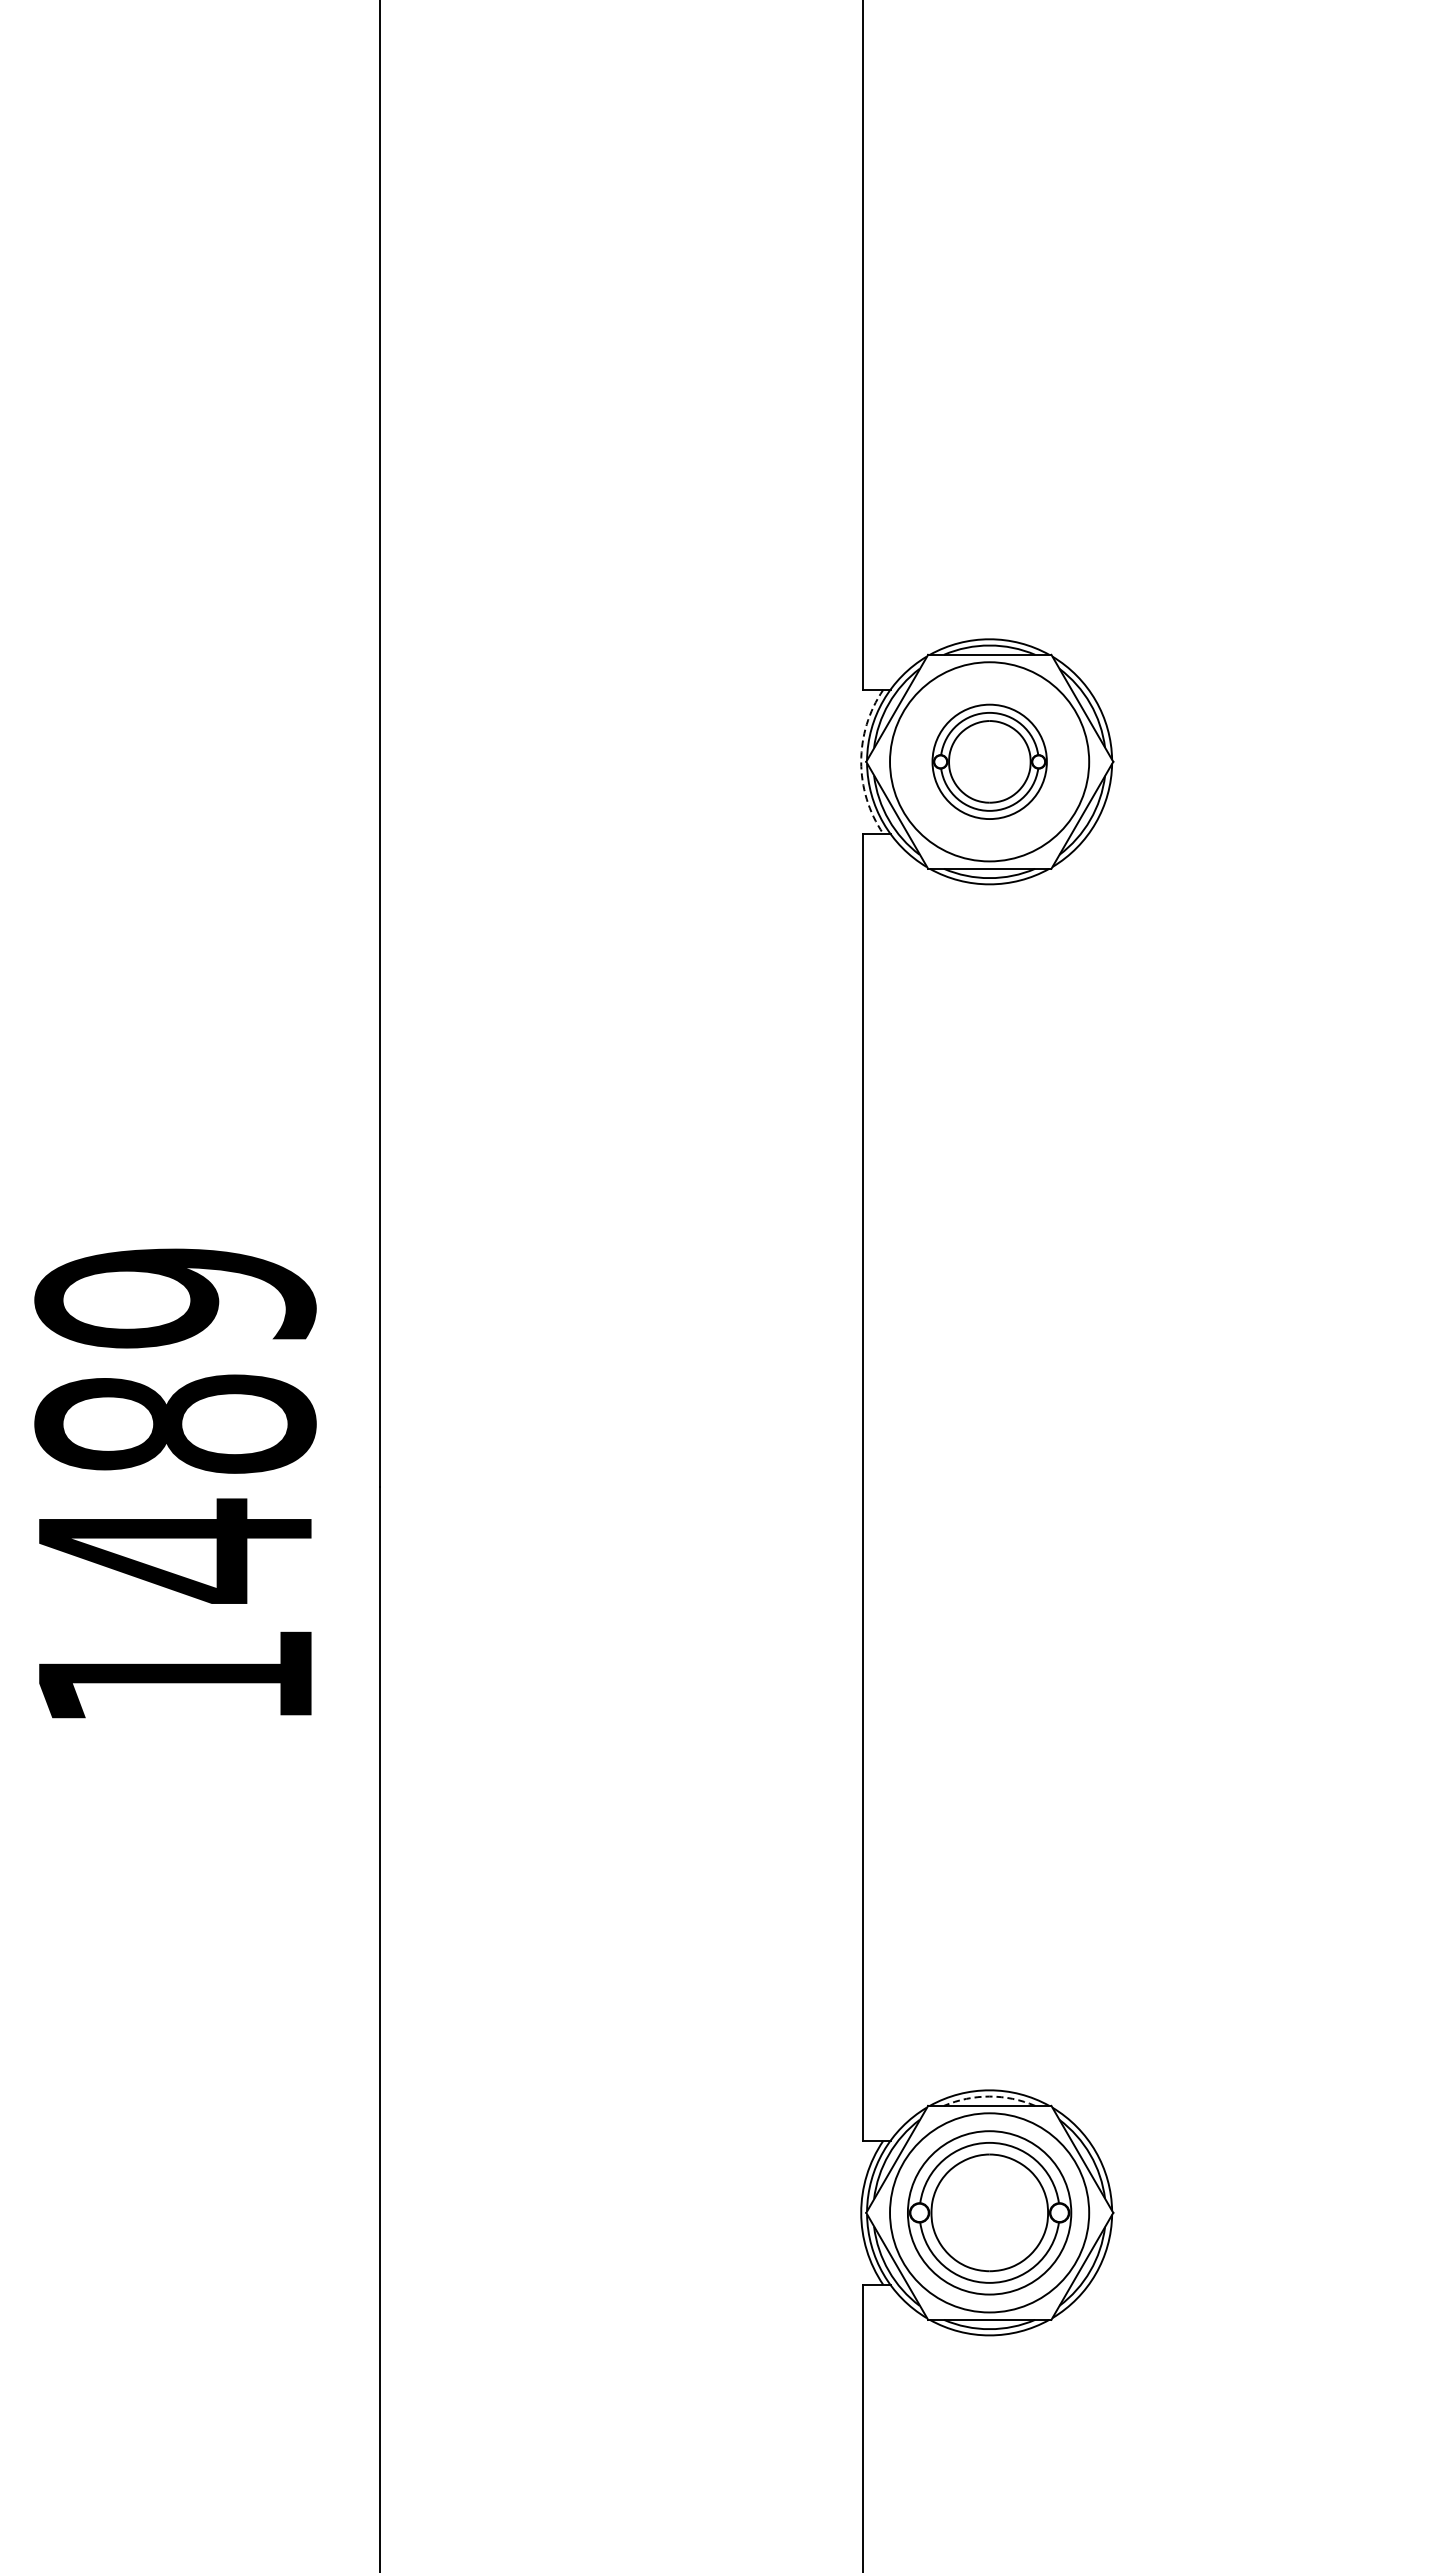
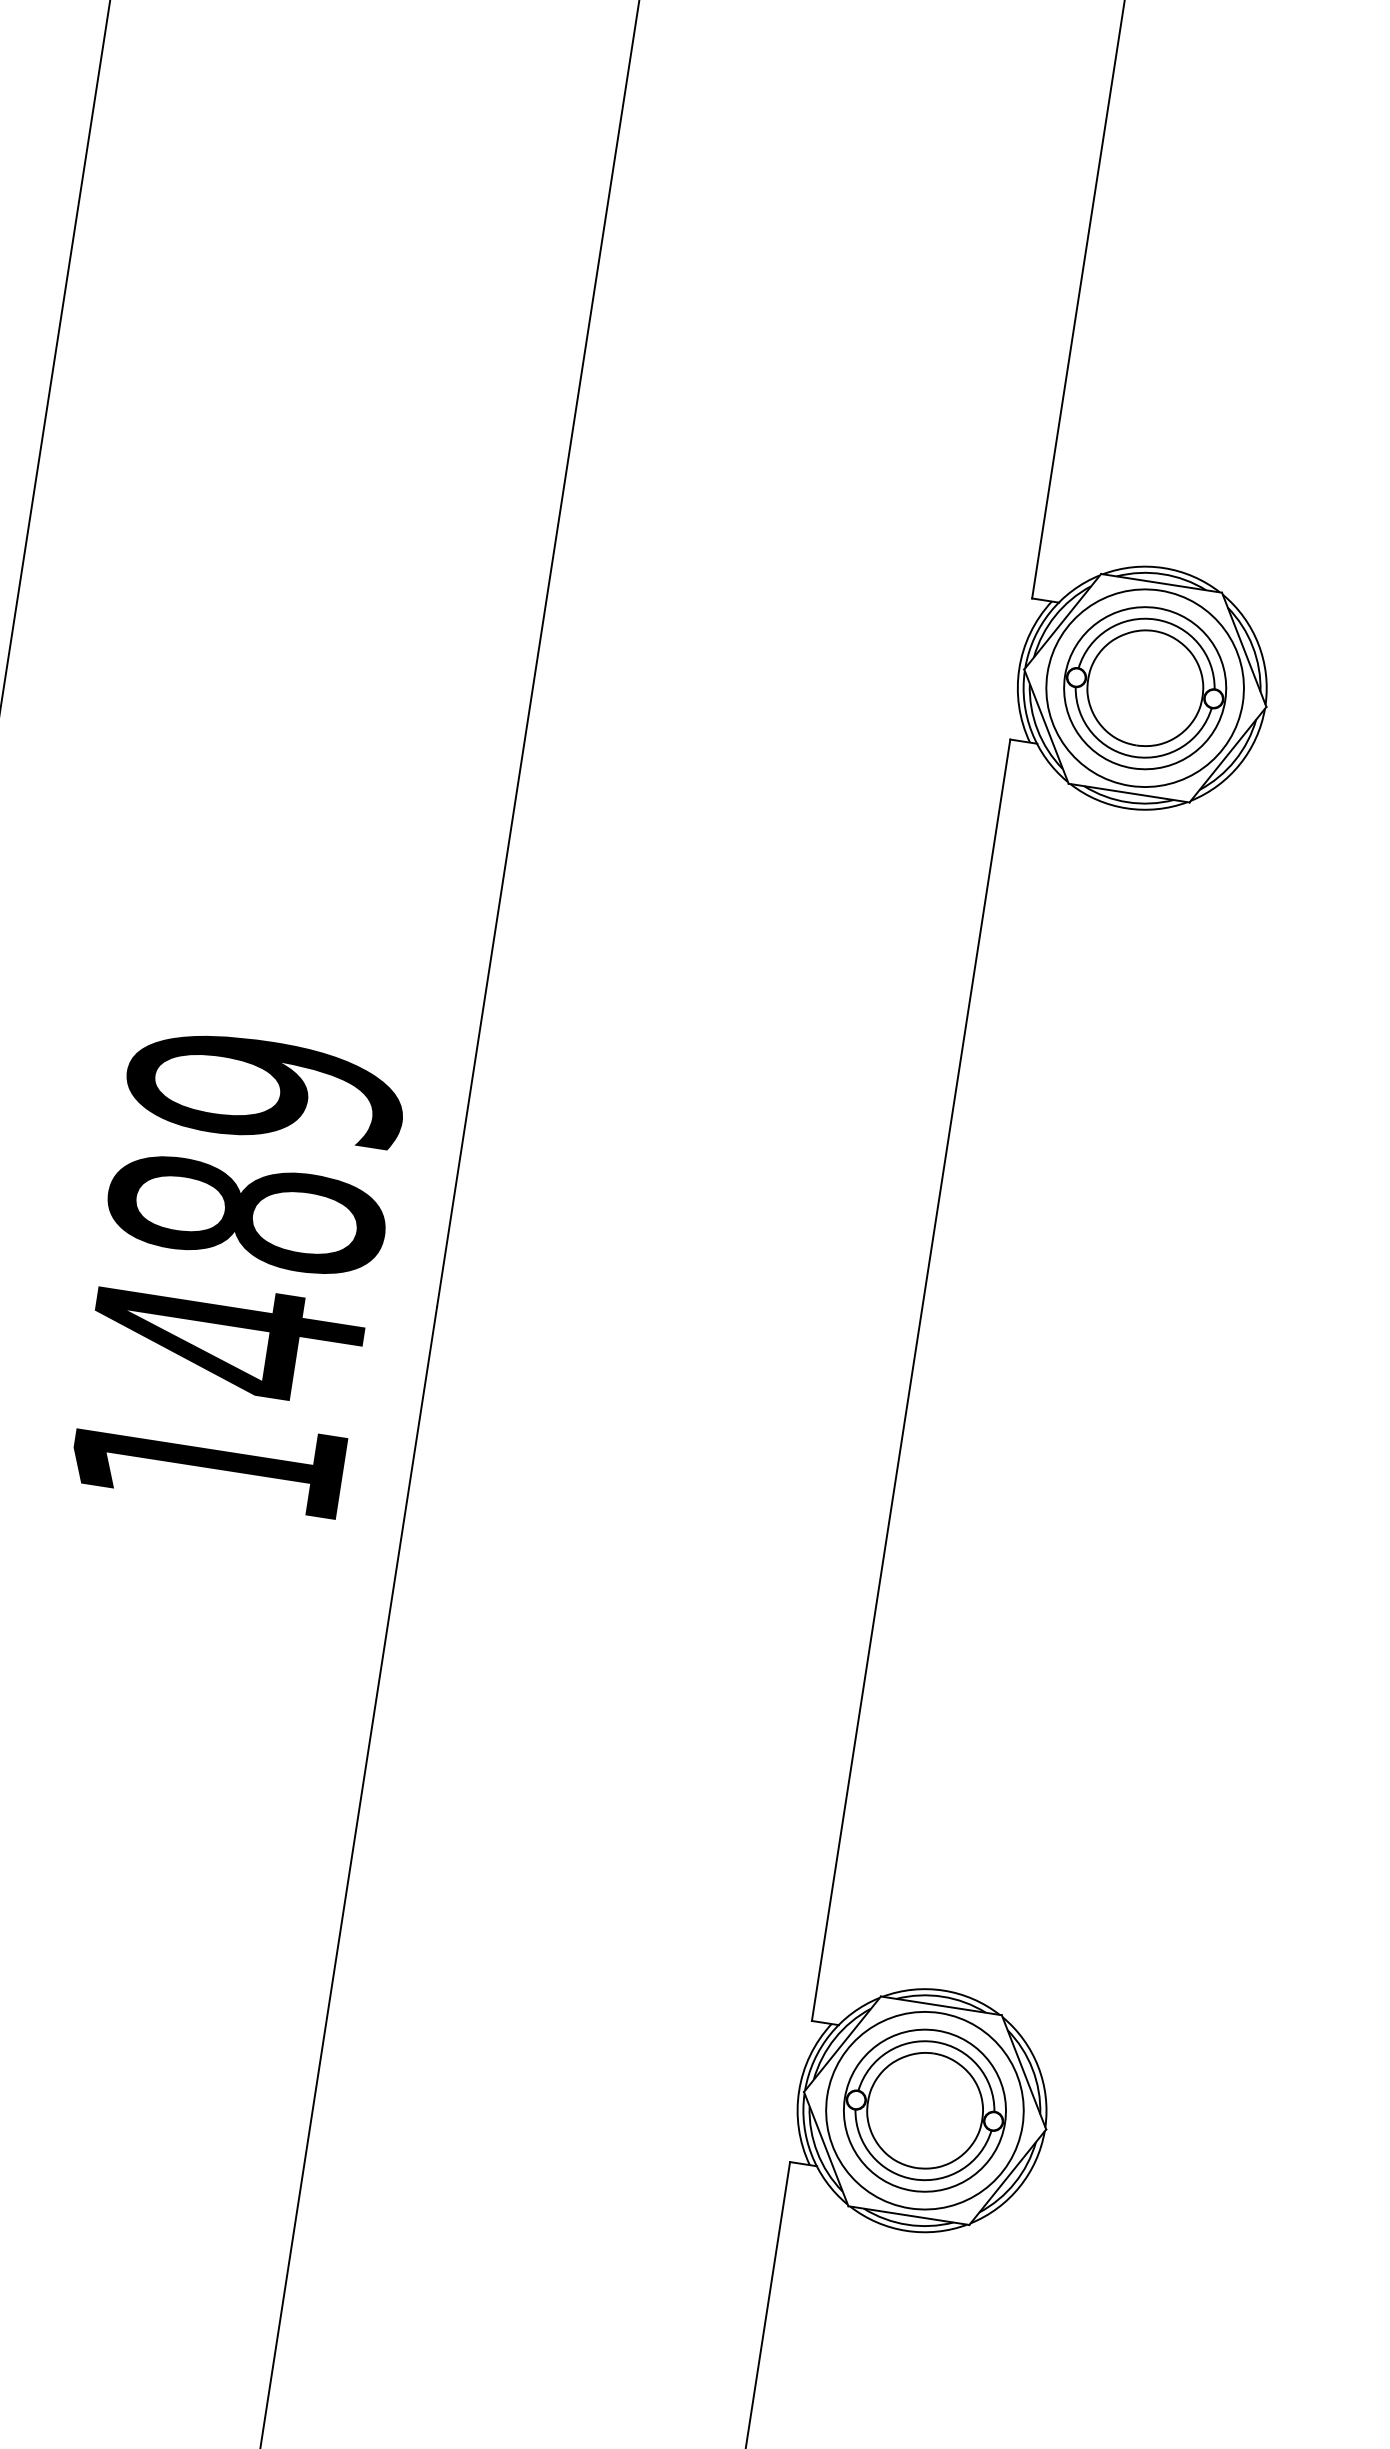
arc: (861, 761) -> (1019, 668), dashed -> solid
part: (989, 761) -> (1145, 687), size x1.43
arc: (989, 2096) -> (942, 1996), dashed -> solid

